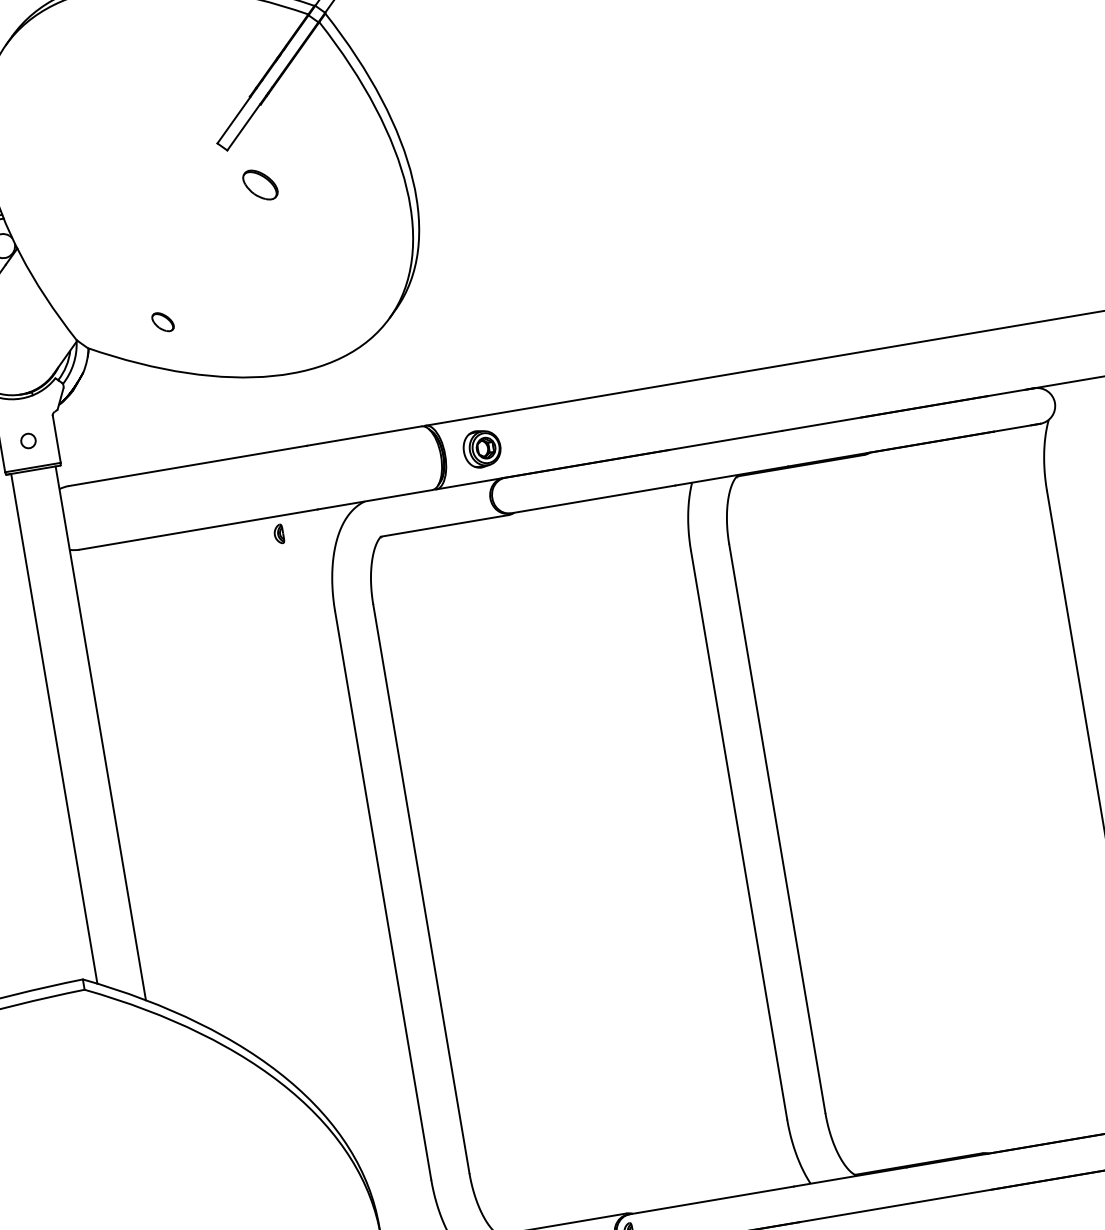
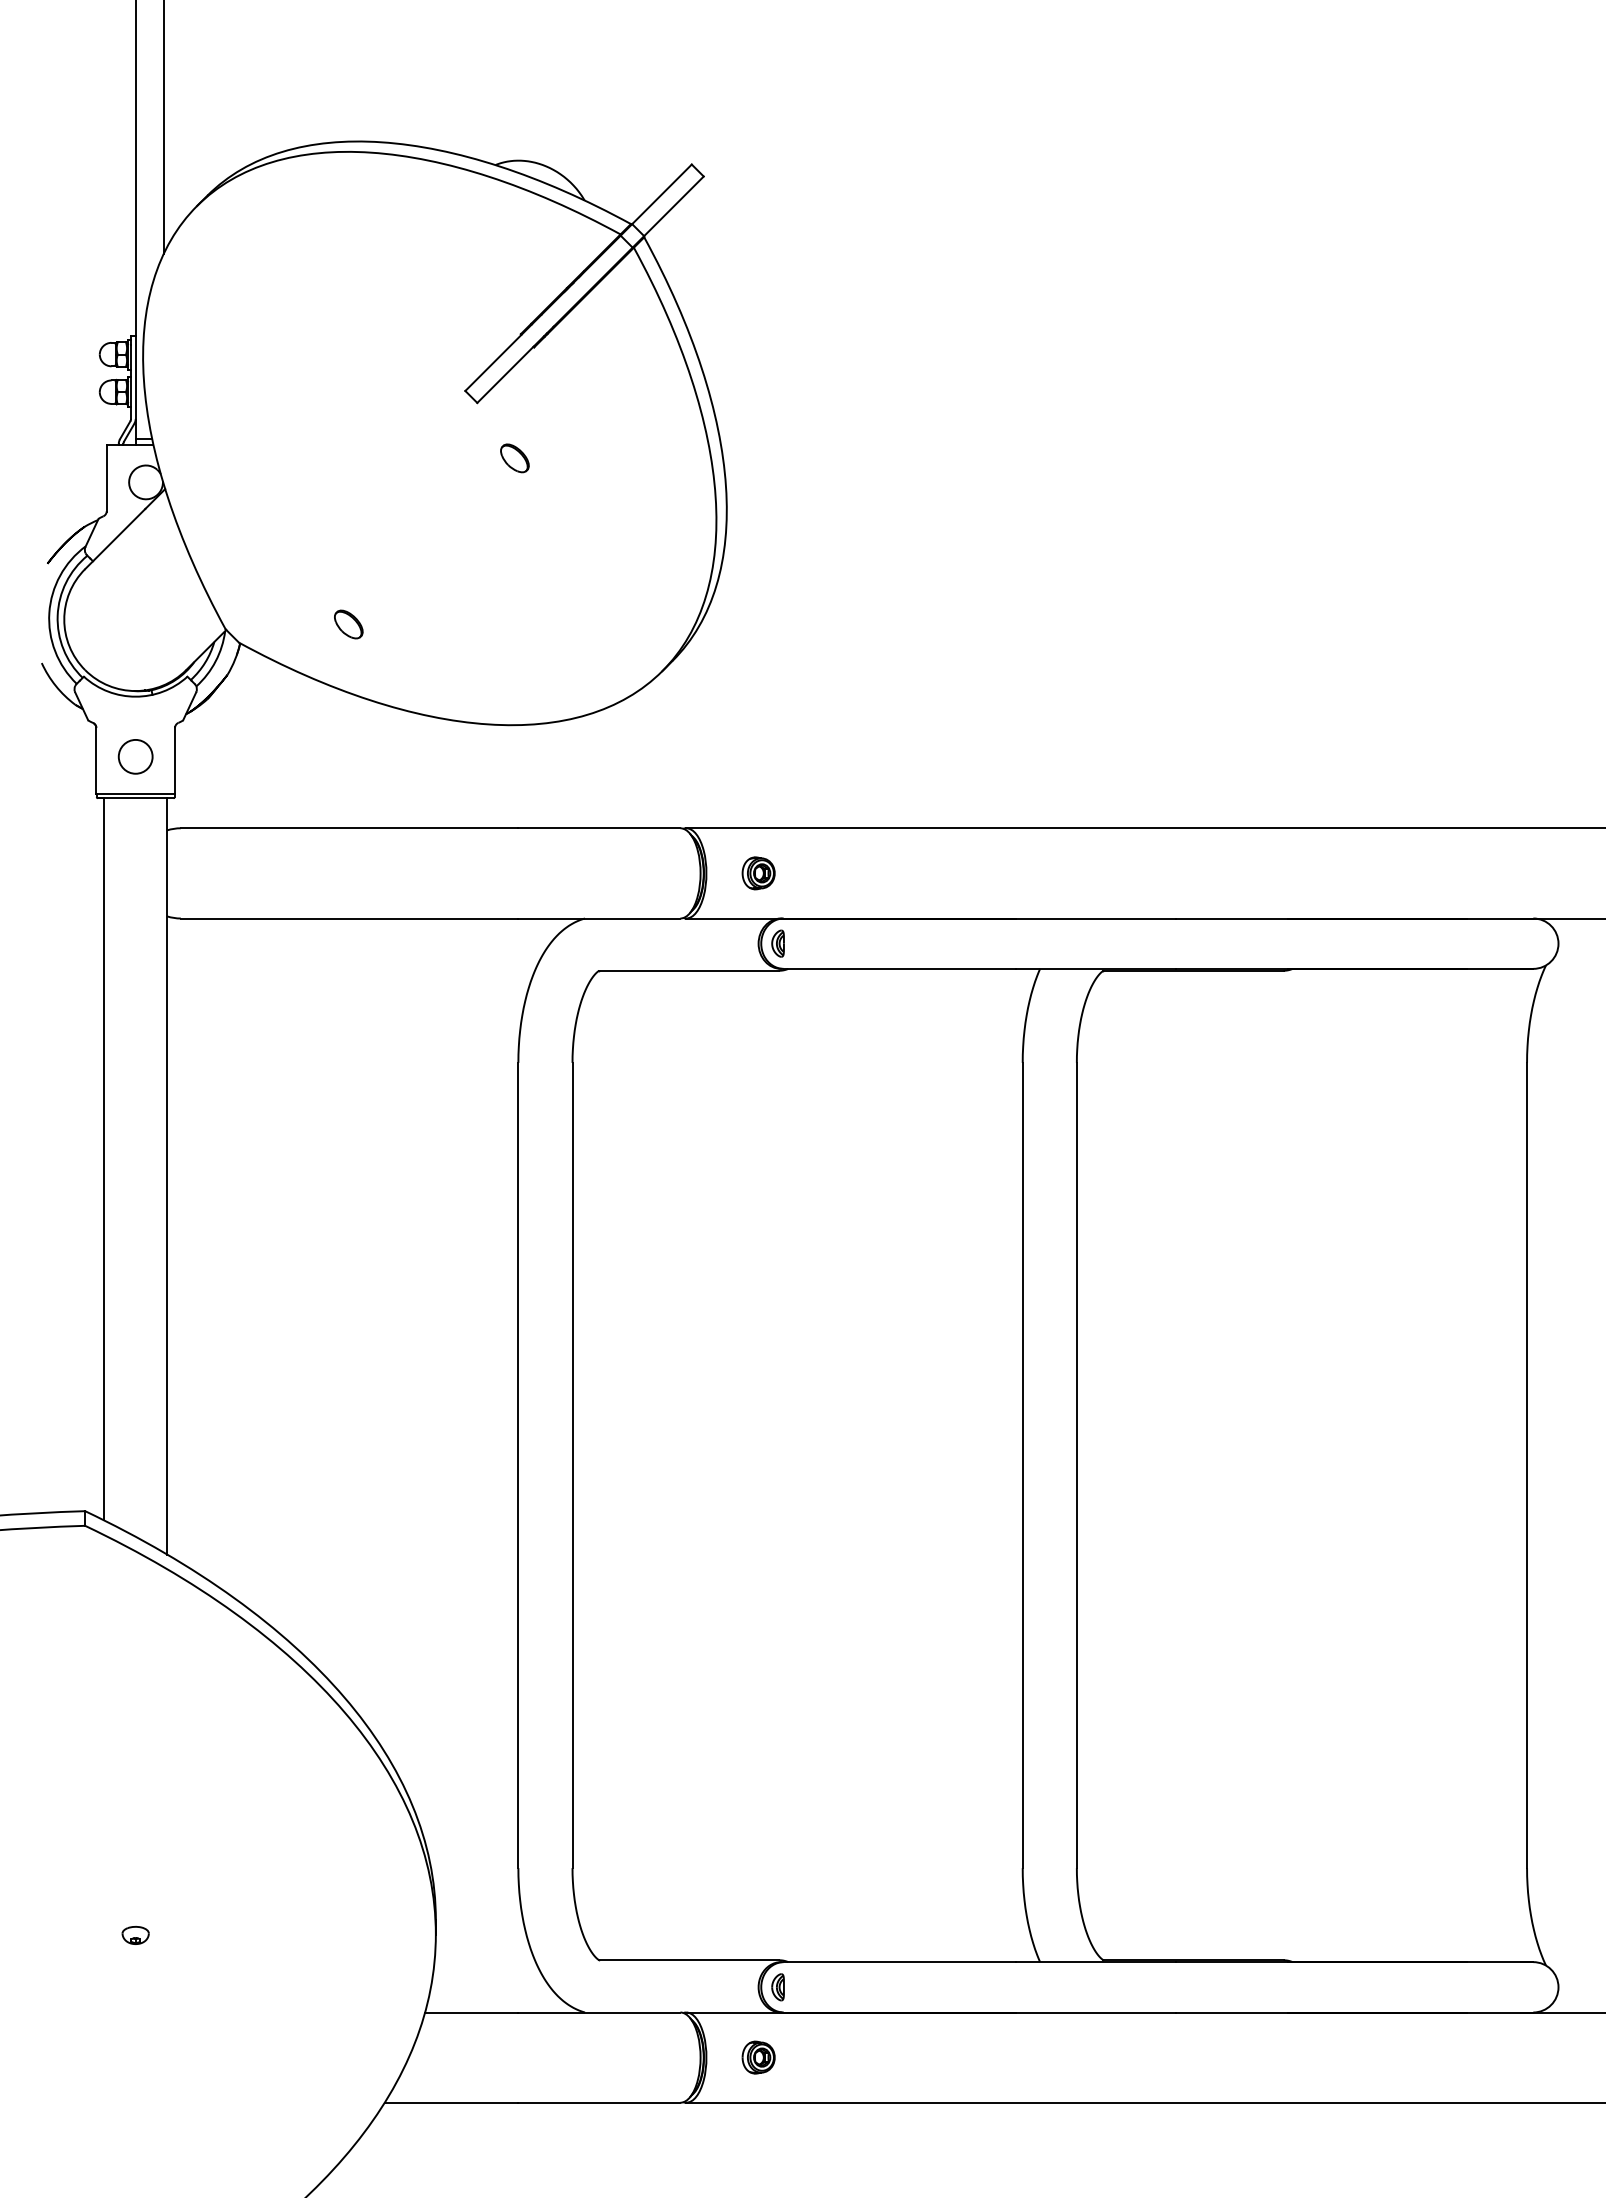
part: (260, 185) -> (514, 458), size x0.62
circle: (28, 440) -> (135, 756), size x1.67
part: (481, 449) -> (758, 873), size x0.62
part: (278, 534) -> (777, 943), moved

